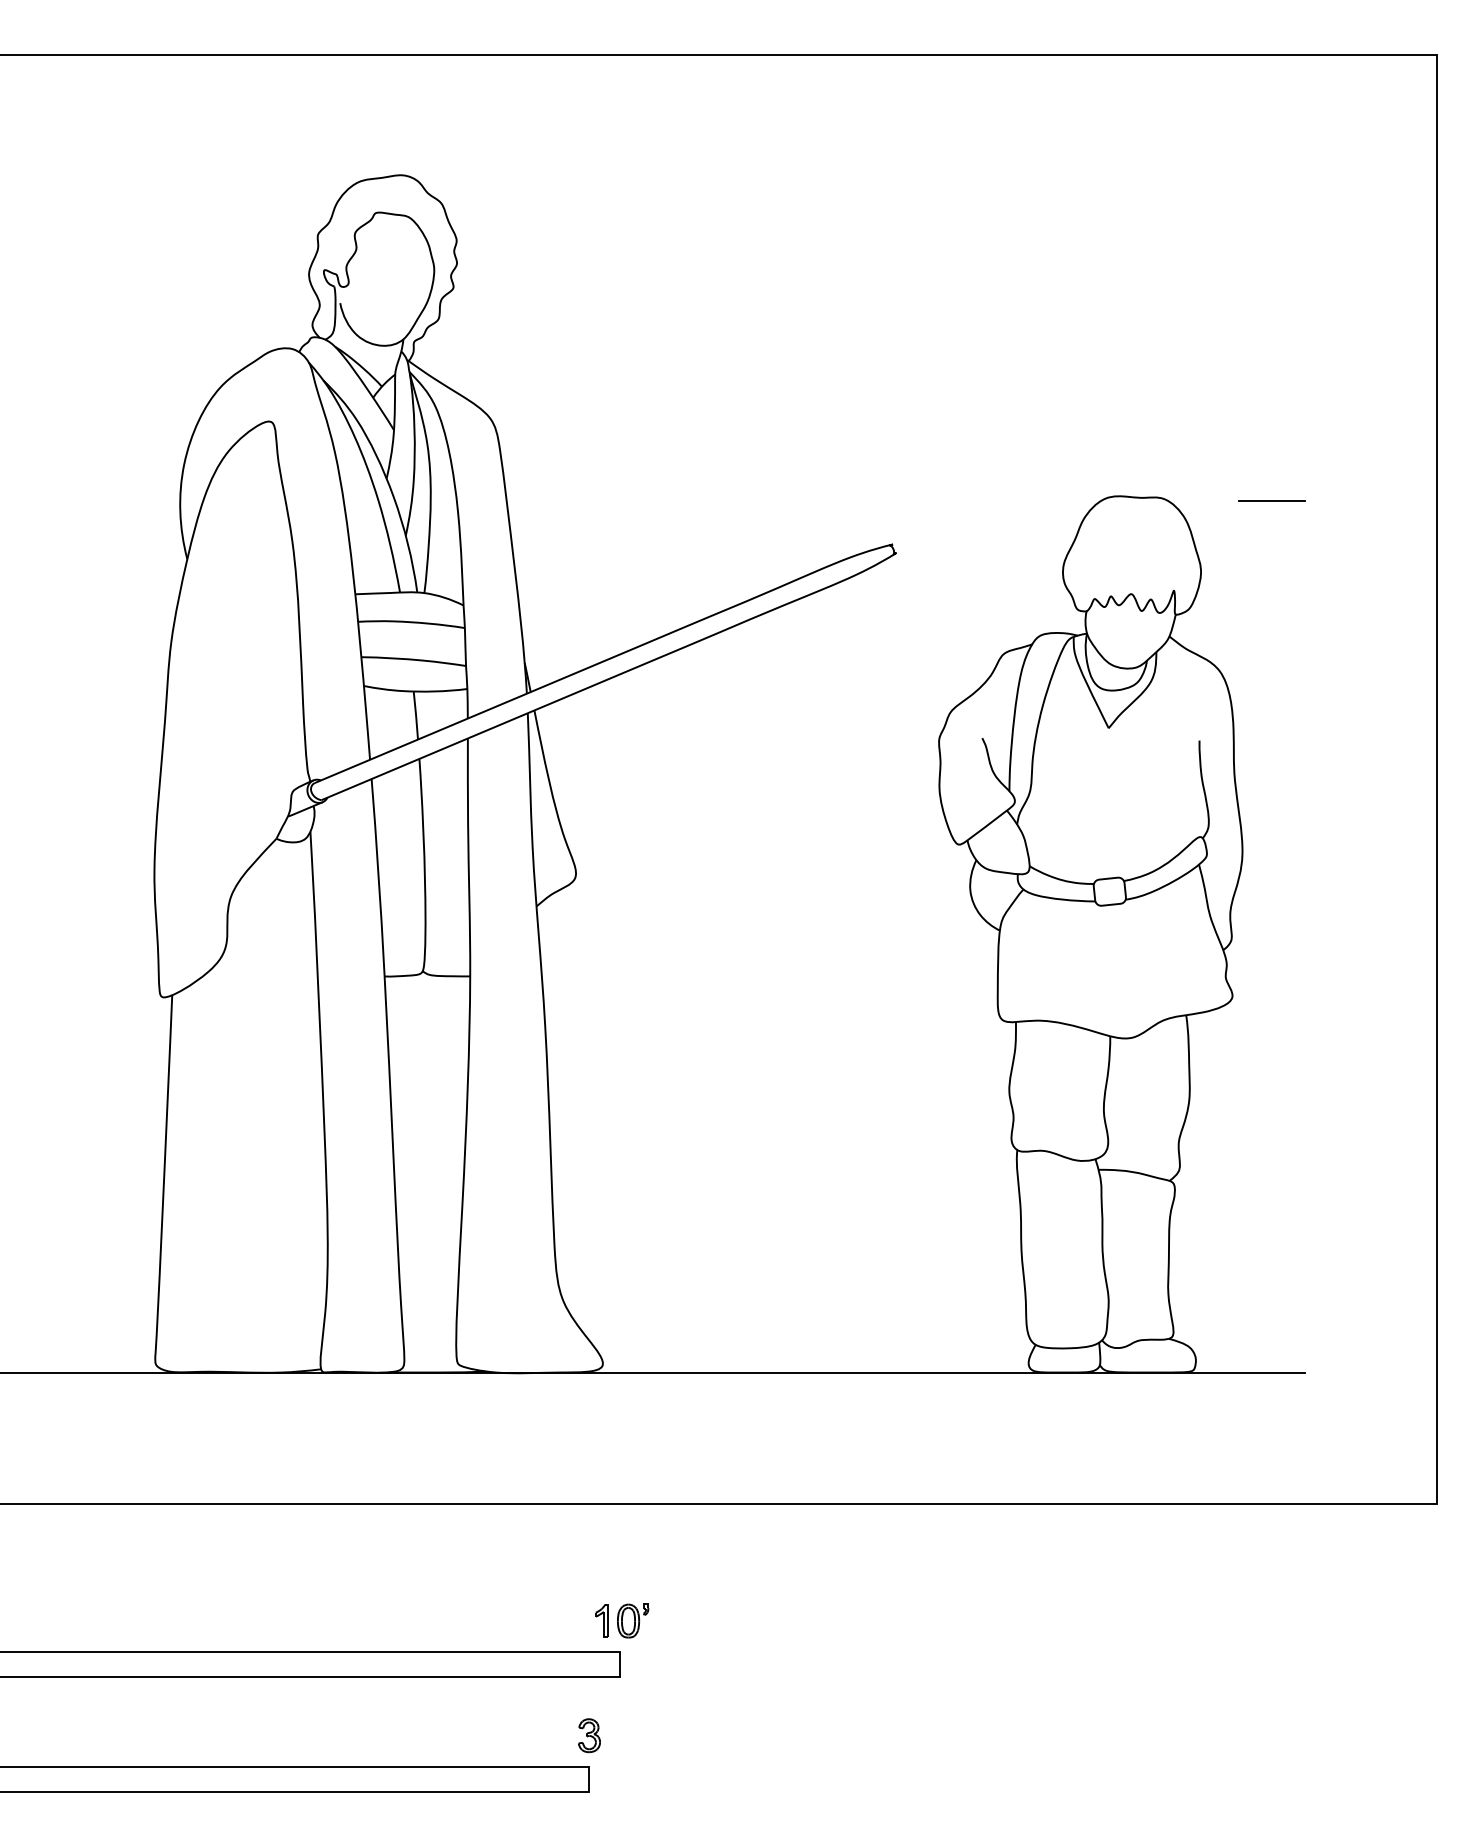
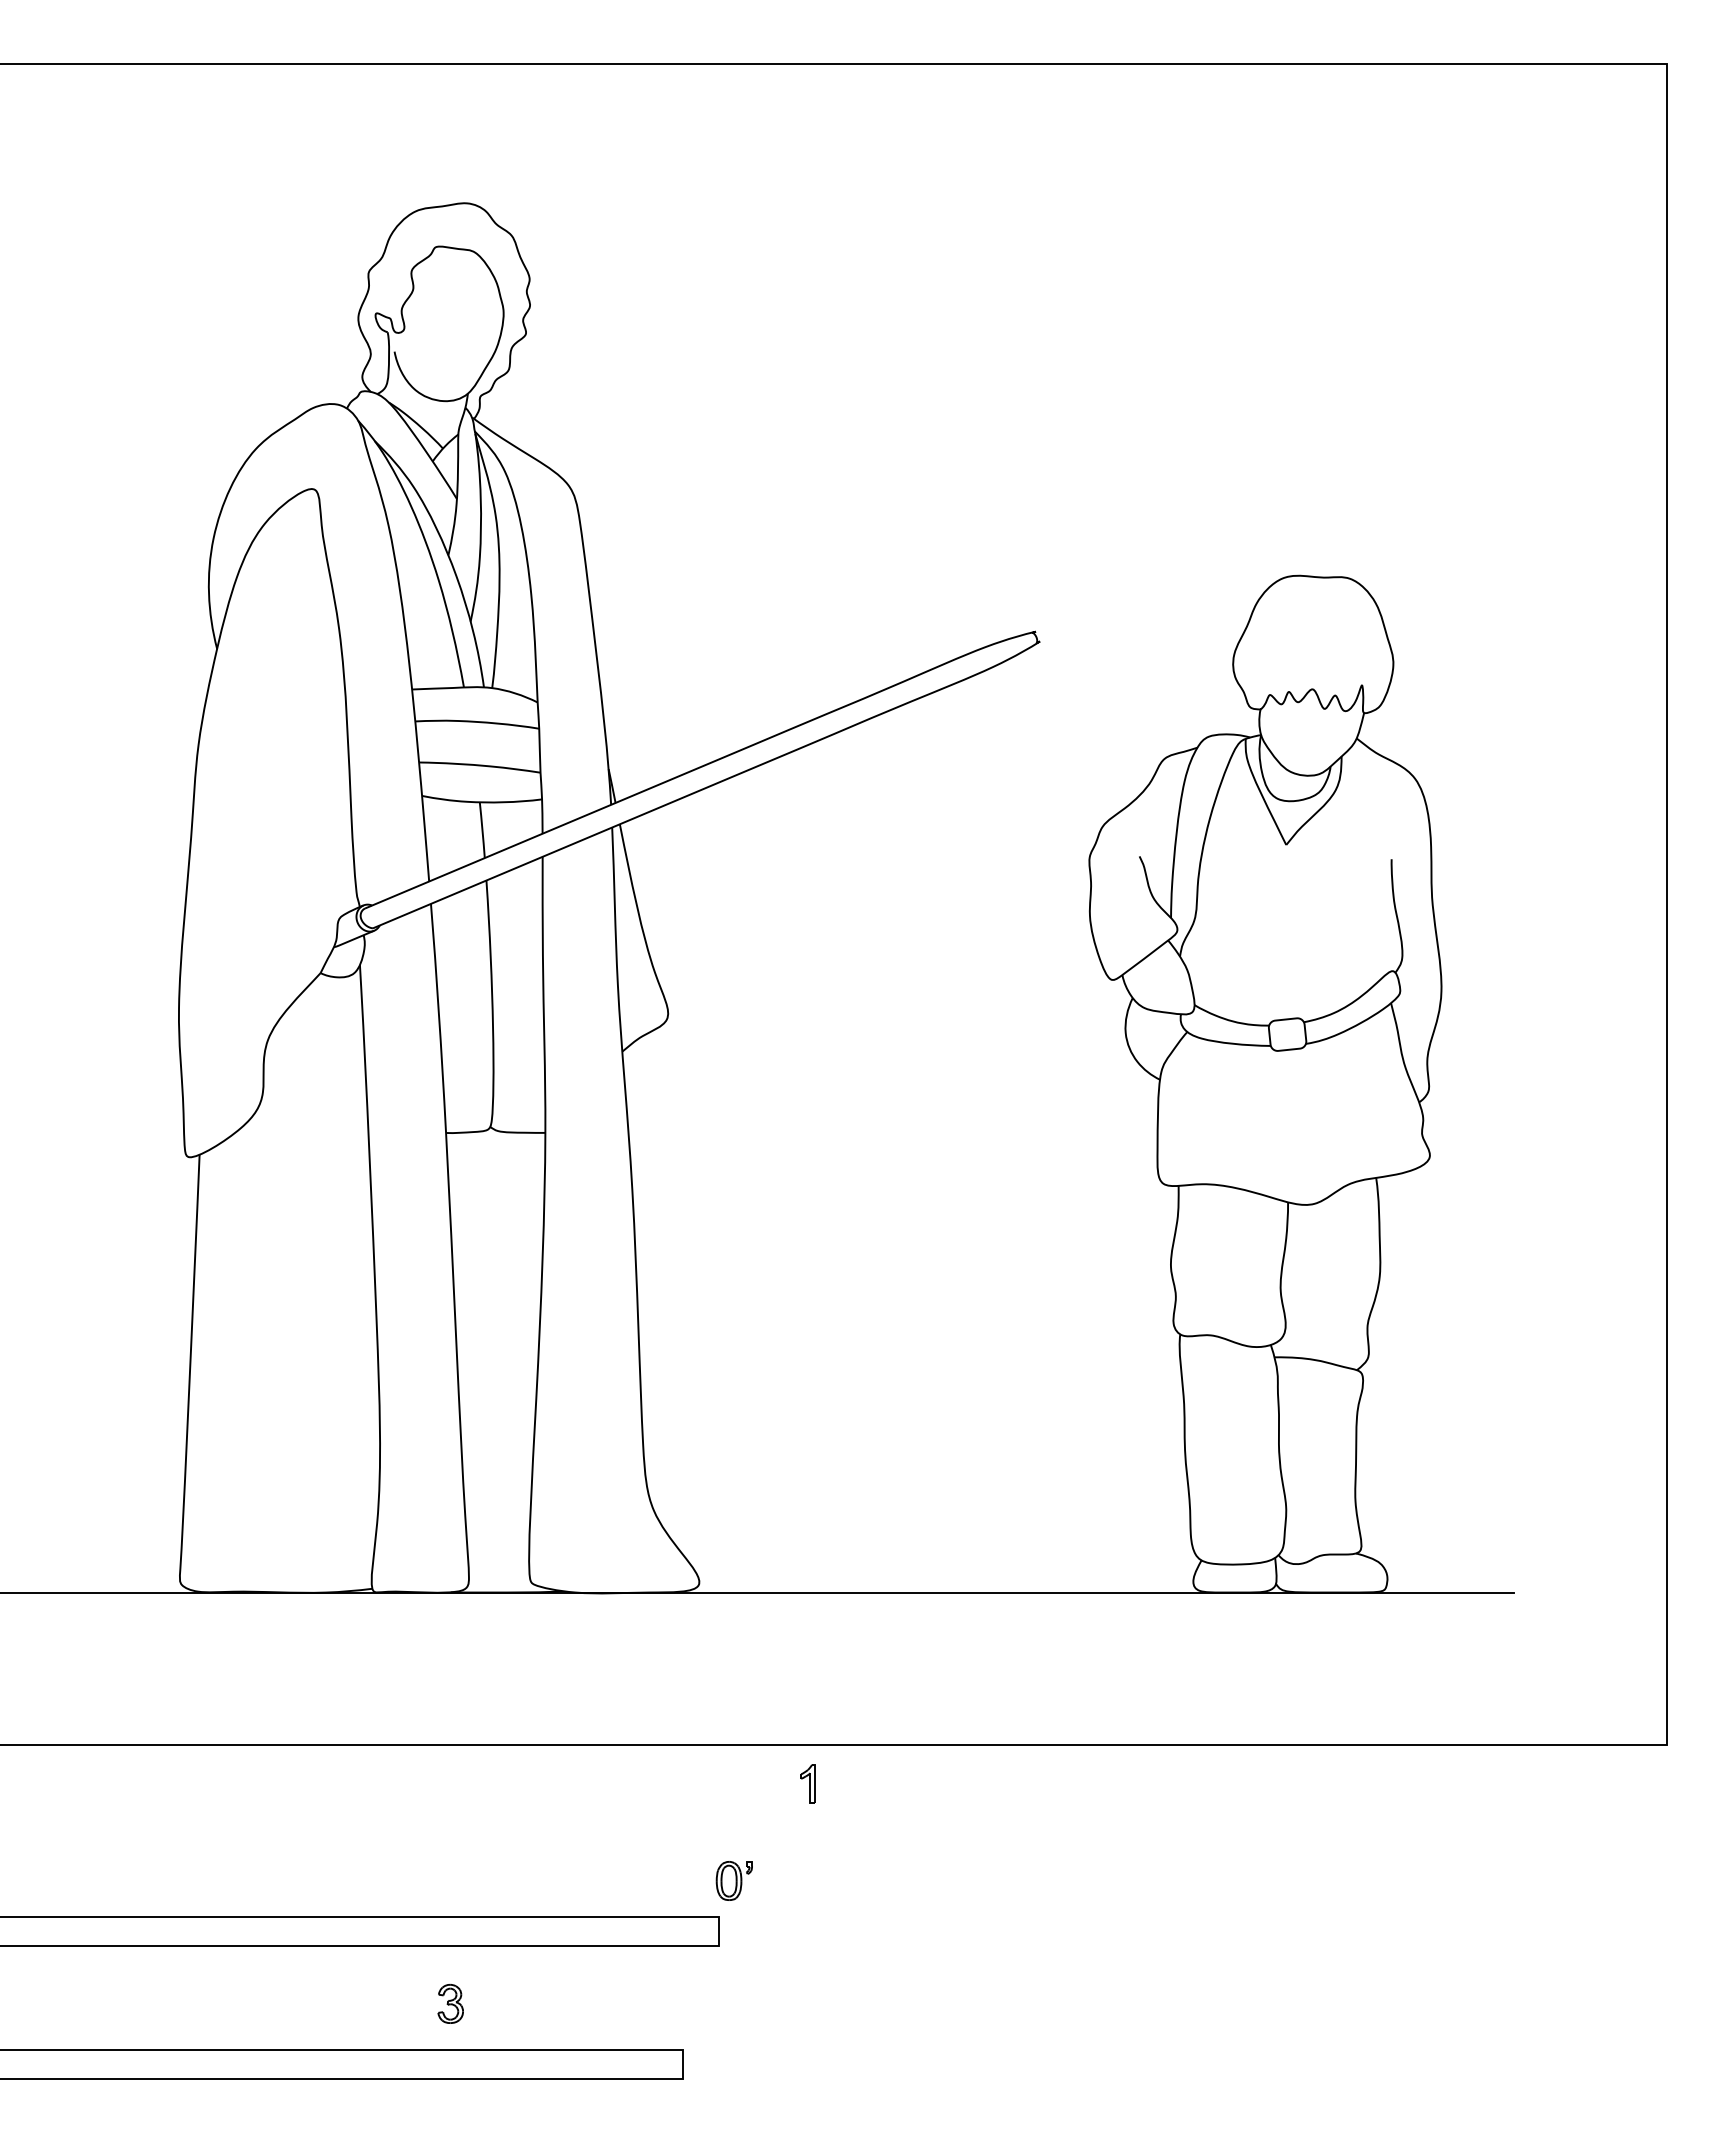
line: (1271, 501) -> (1475, 581), removed
part: (601, 1620) -> (807, 1783), moved
part: (589, 1735) -> (450, 2003), moved

